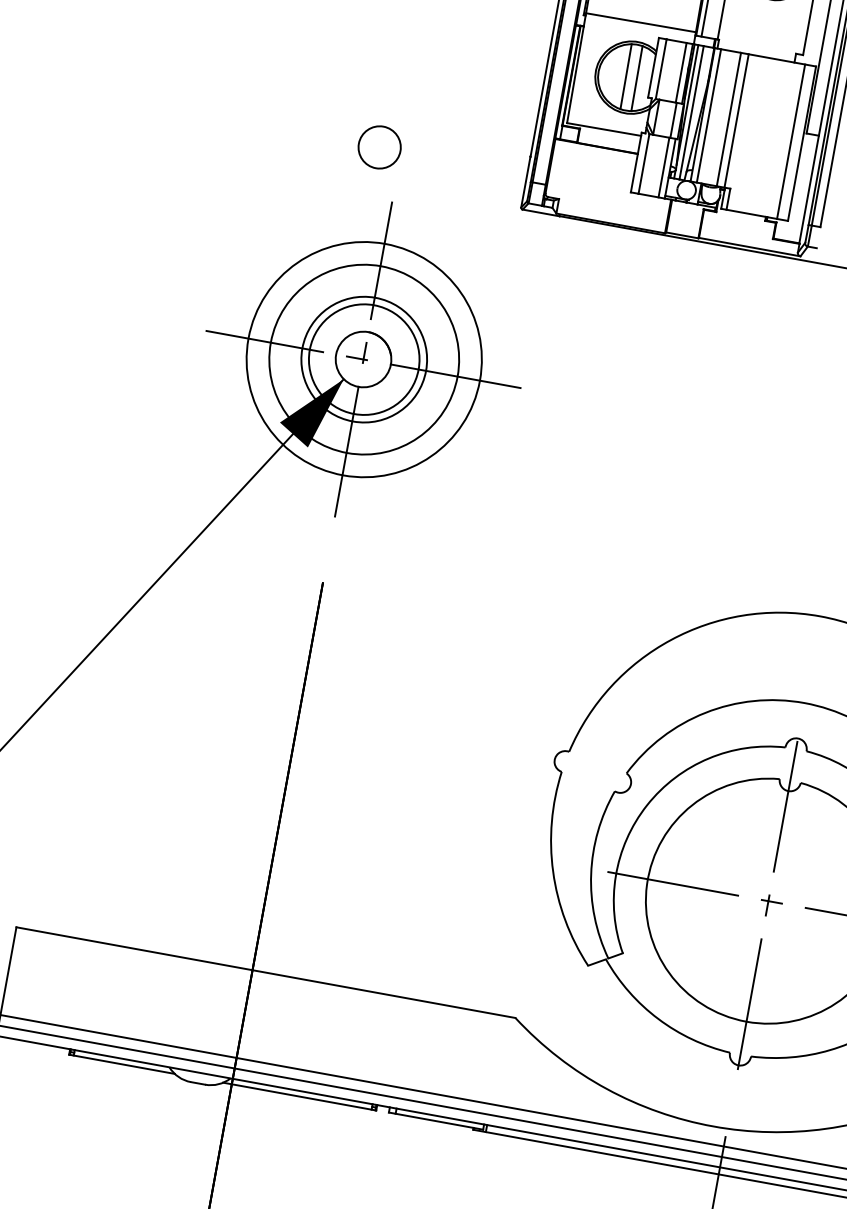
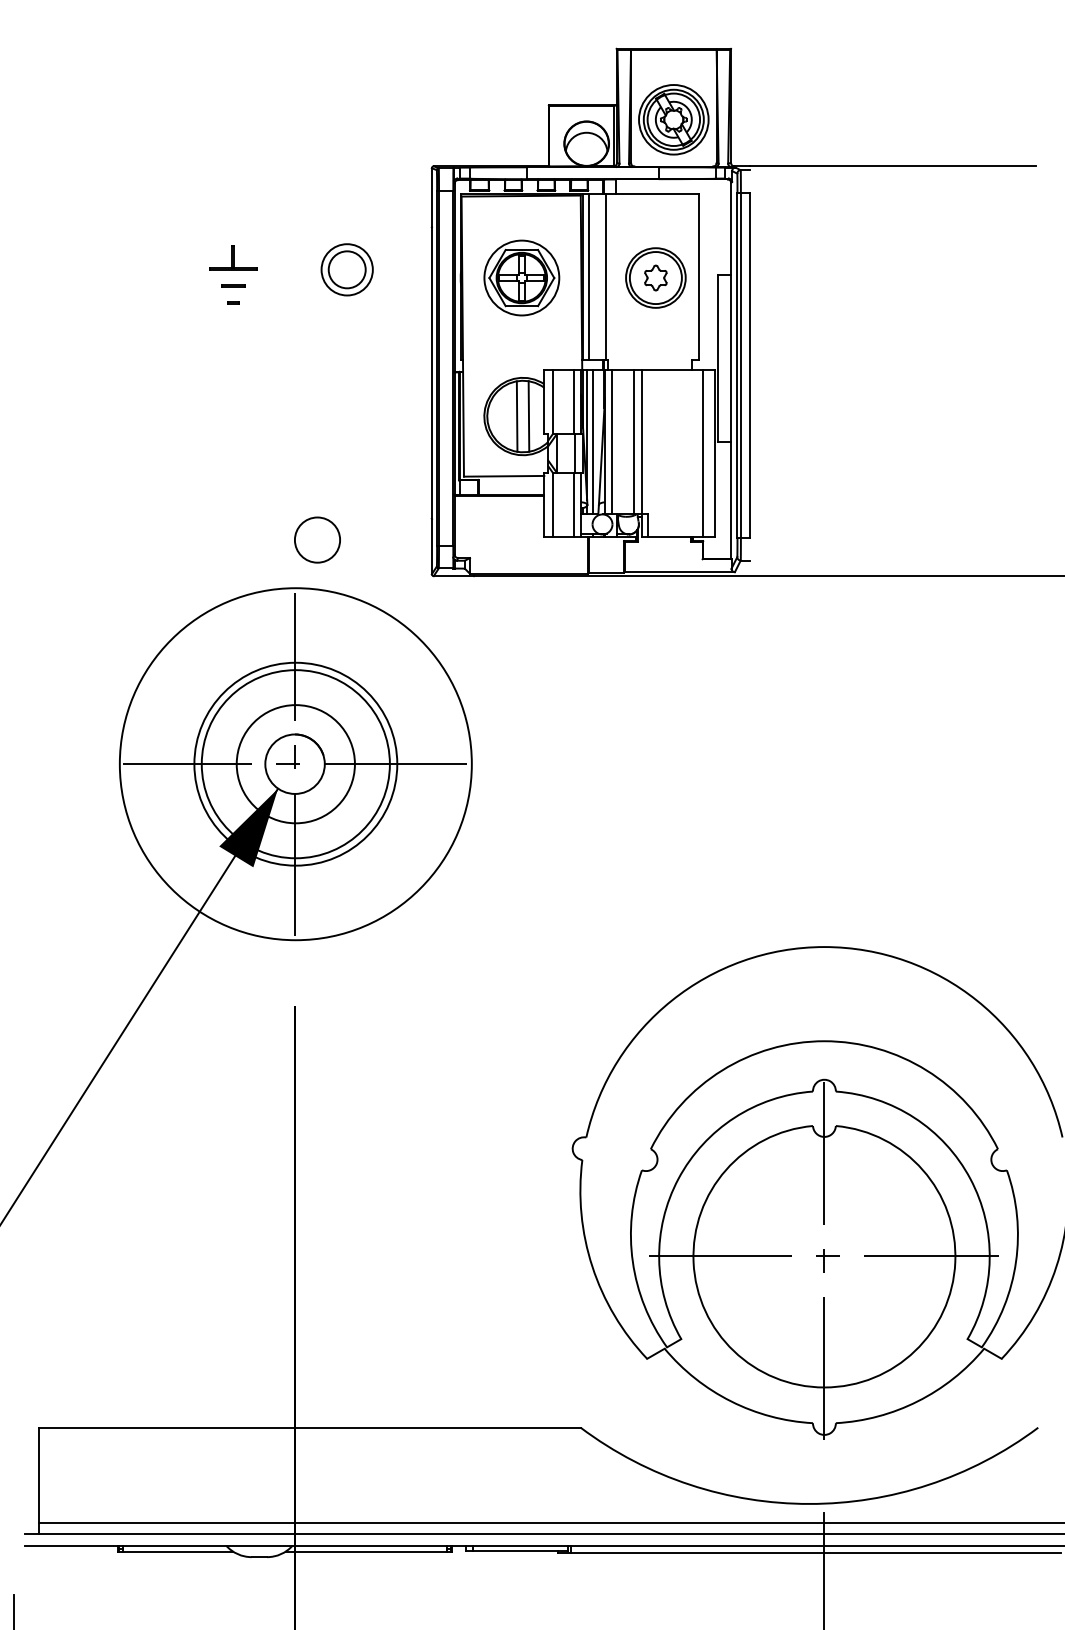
line: (641, 22) -> (522, 356), removed
circle: (379, 146) -> (317, 539), moved
circle: (364, 358) -> (295, 763), size x1.4
circle: (363, 359) -> (295, 764), size x1.4

